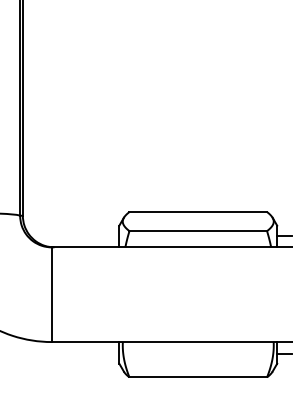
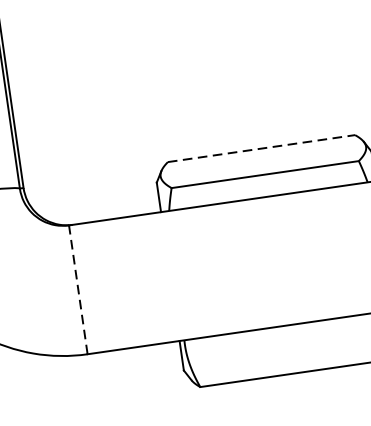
line: (198, 212) -> (261, 149), solid -> dashed
line: (51, 294) -> (77, 289), solid -> dashed

